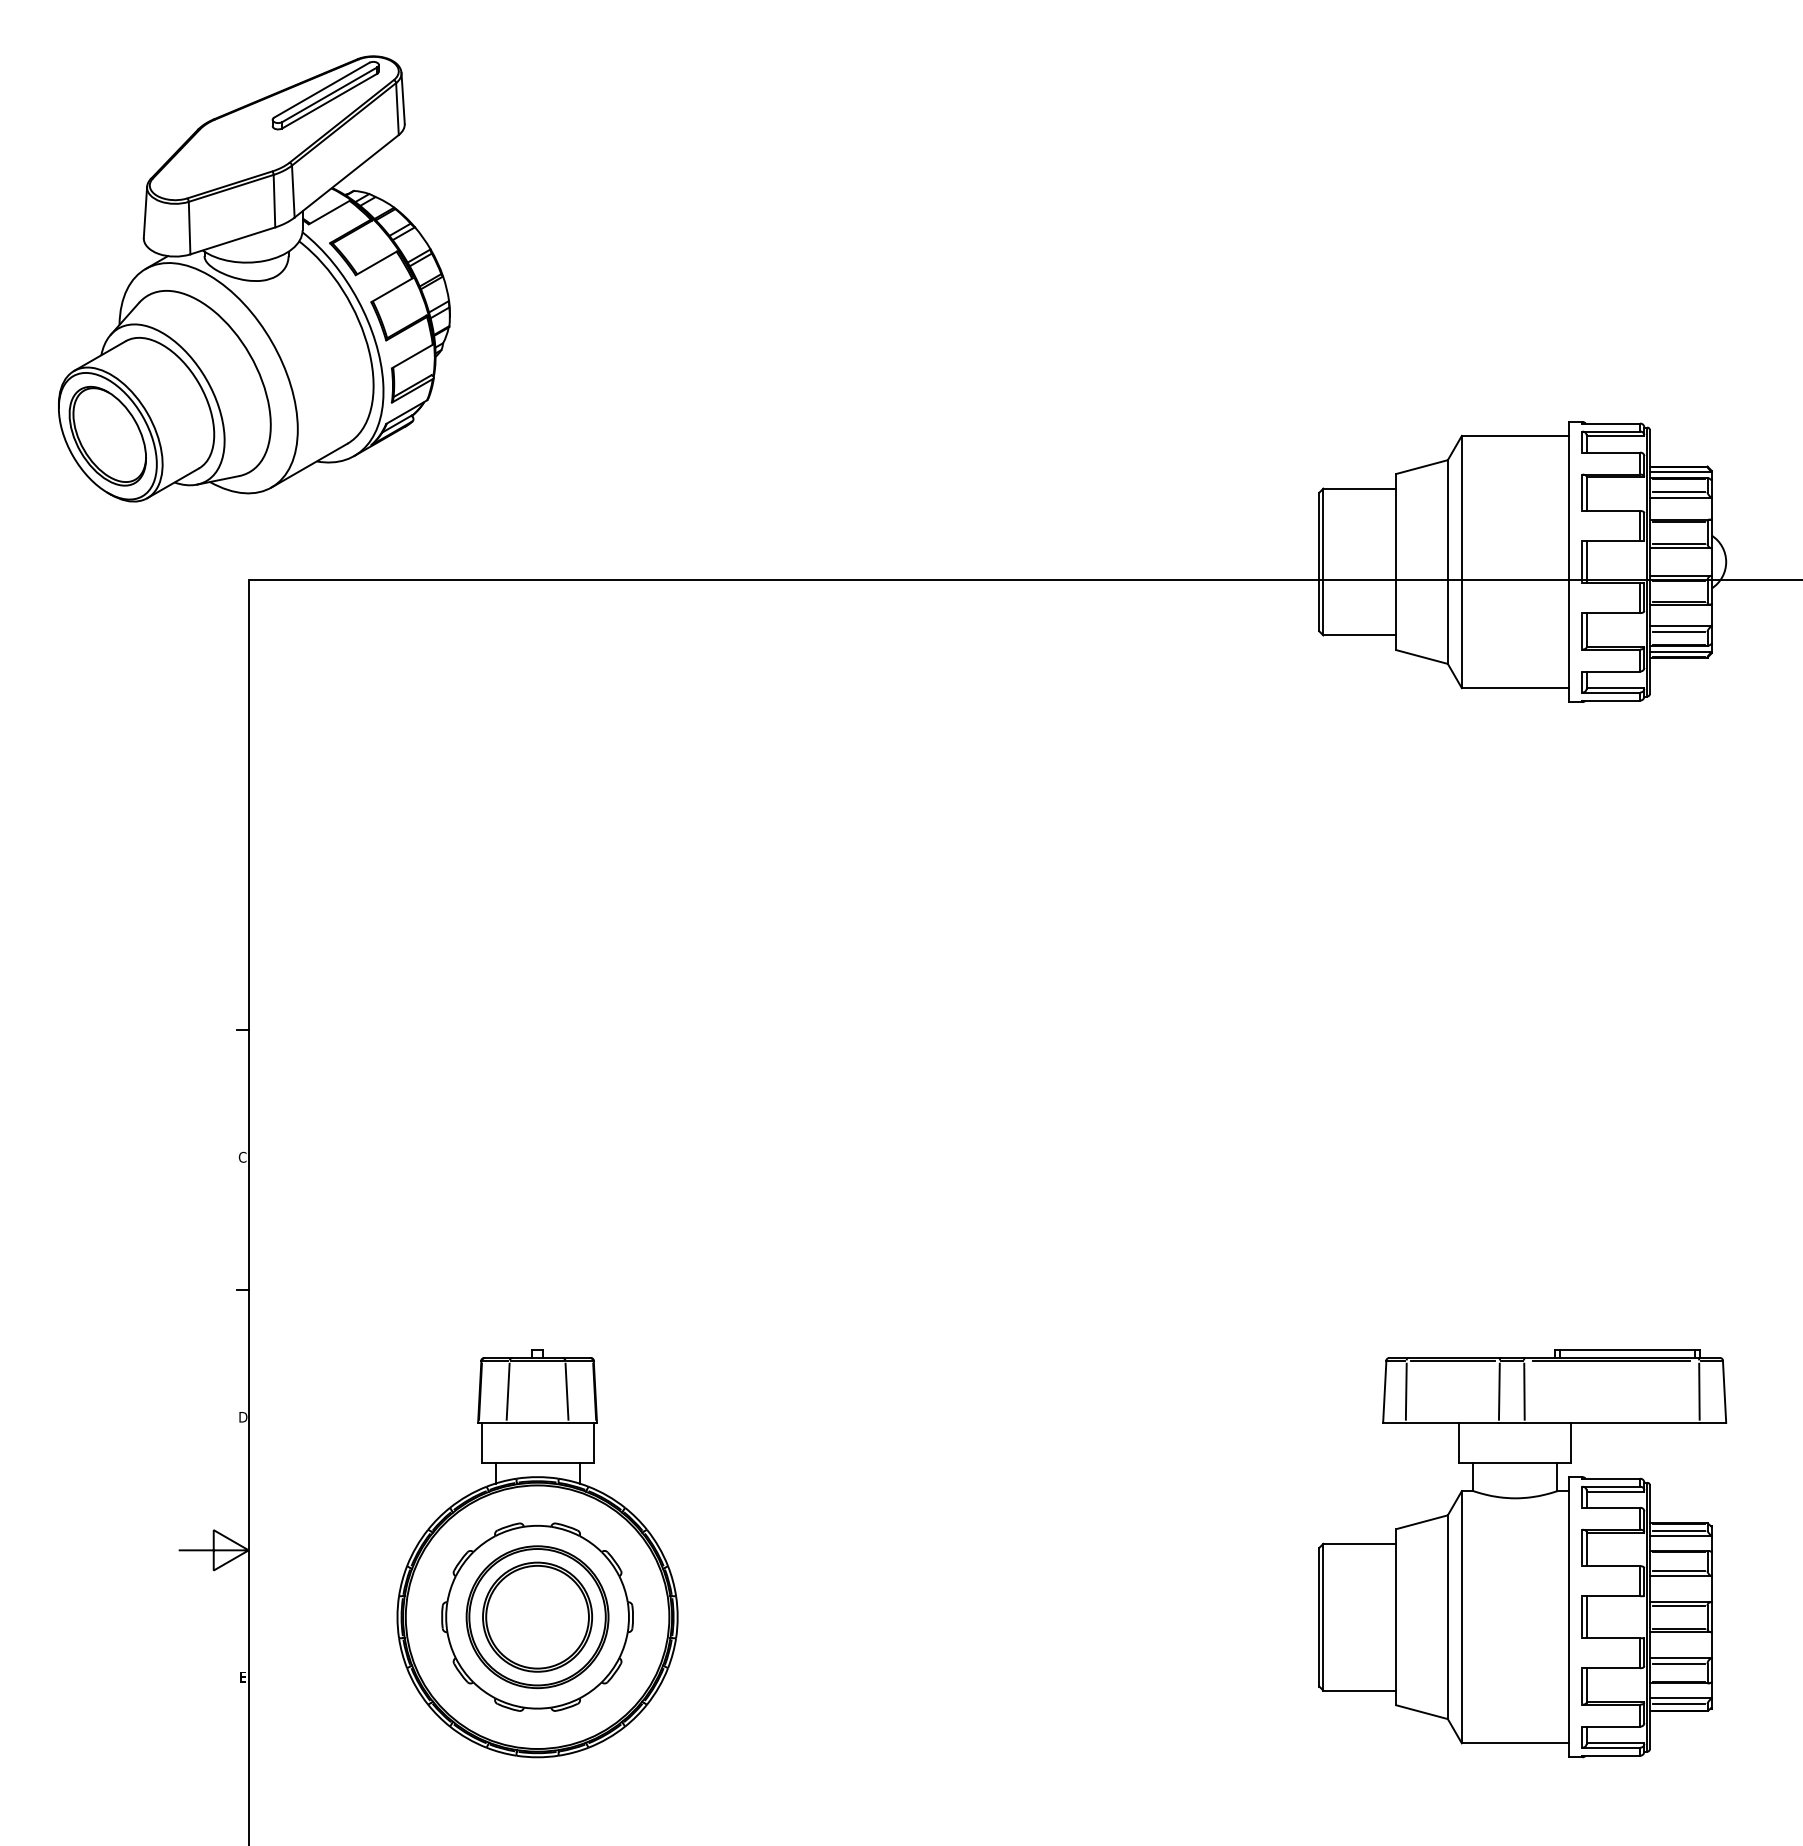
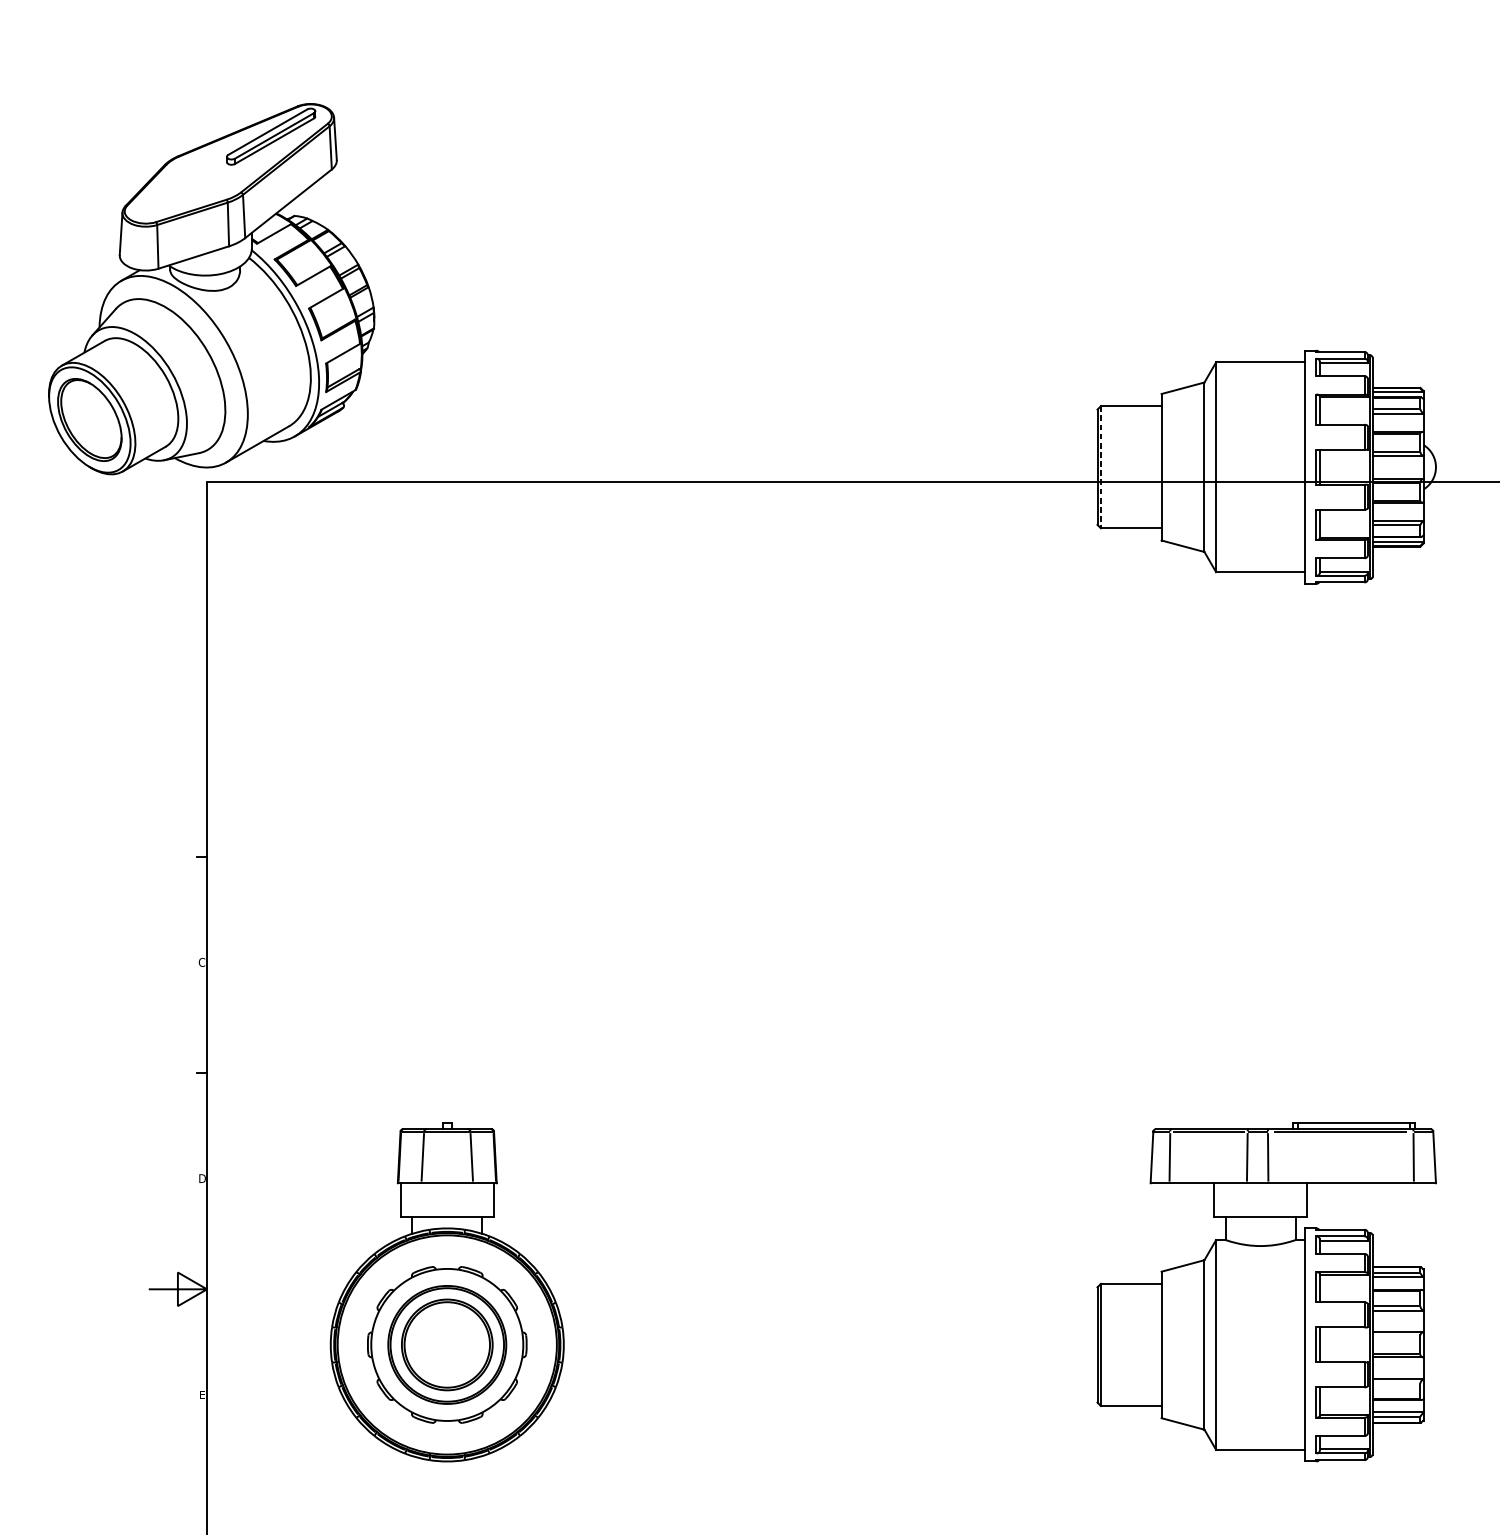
part: (254, 278) -> (211, 288), moved
line: (1323, 562) -> (1101, 467), solid -> dashed
line: (1678, 1605) -> (1396, 1335), removed
line: (1678, 1663) -> (1396, 1383), removed

